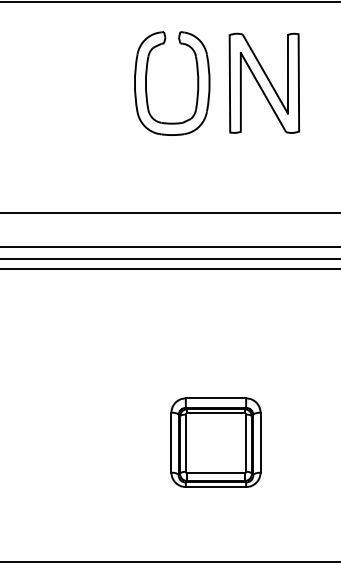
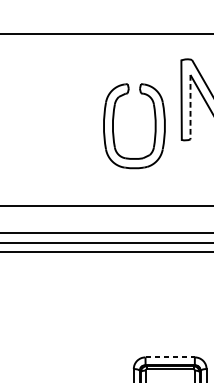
part: (197, 83) -> (155, 126), moved
line: (240, 92) -> (190, 107), solid -> dashed
line: (216, 398) -> (170, 357), solid -> dashed

